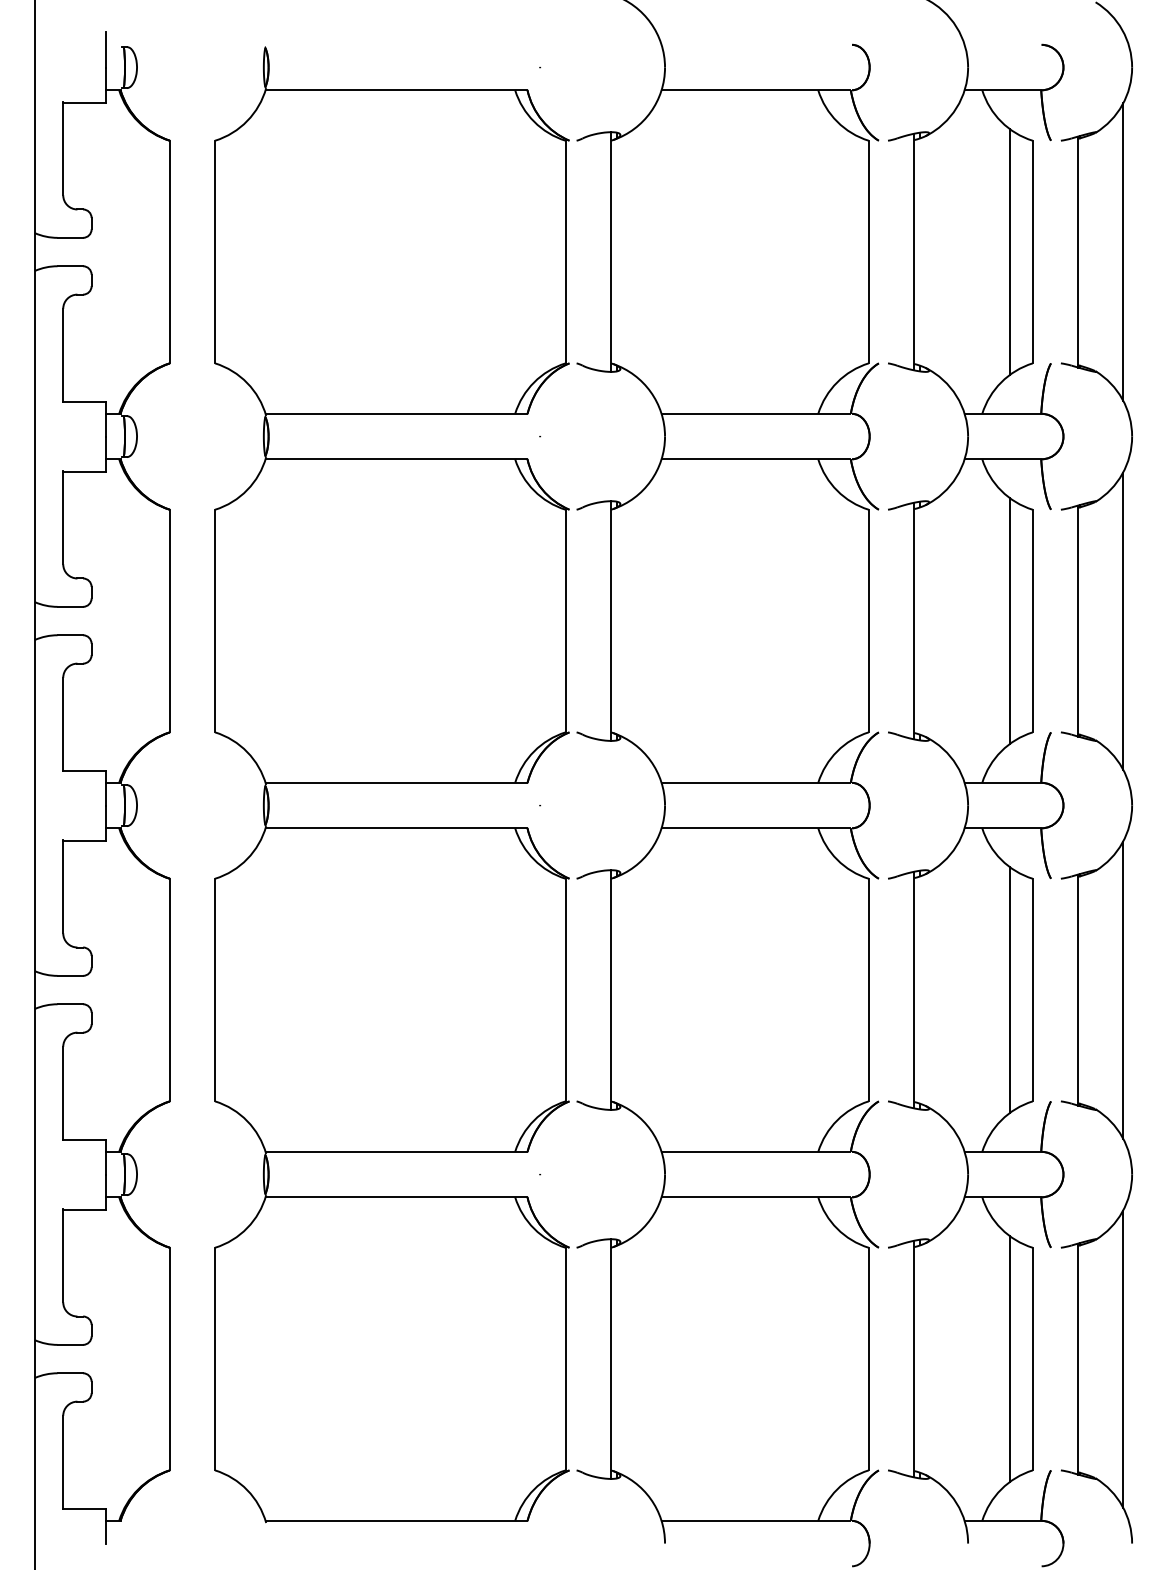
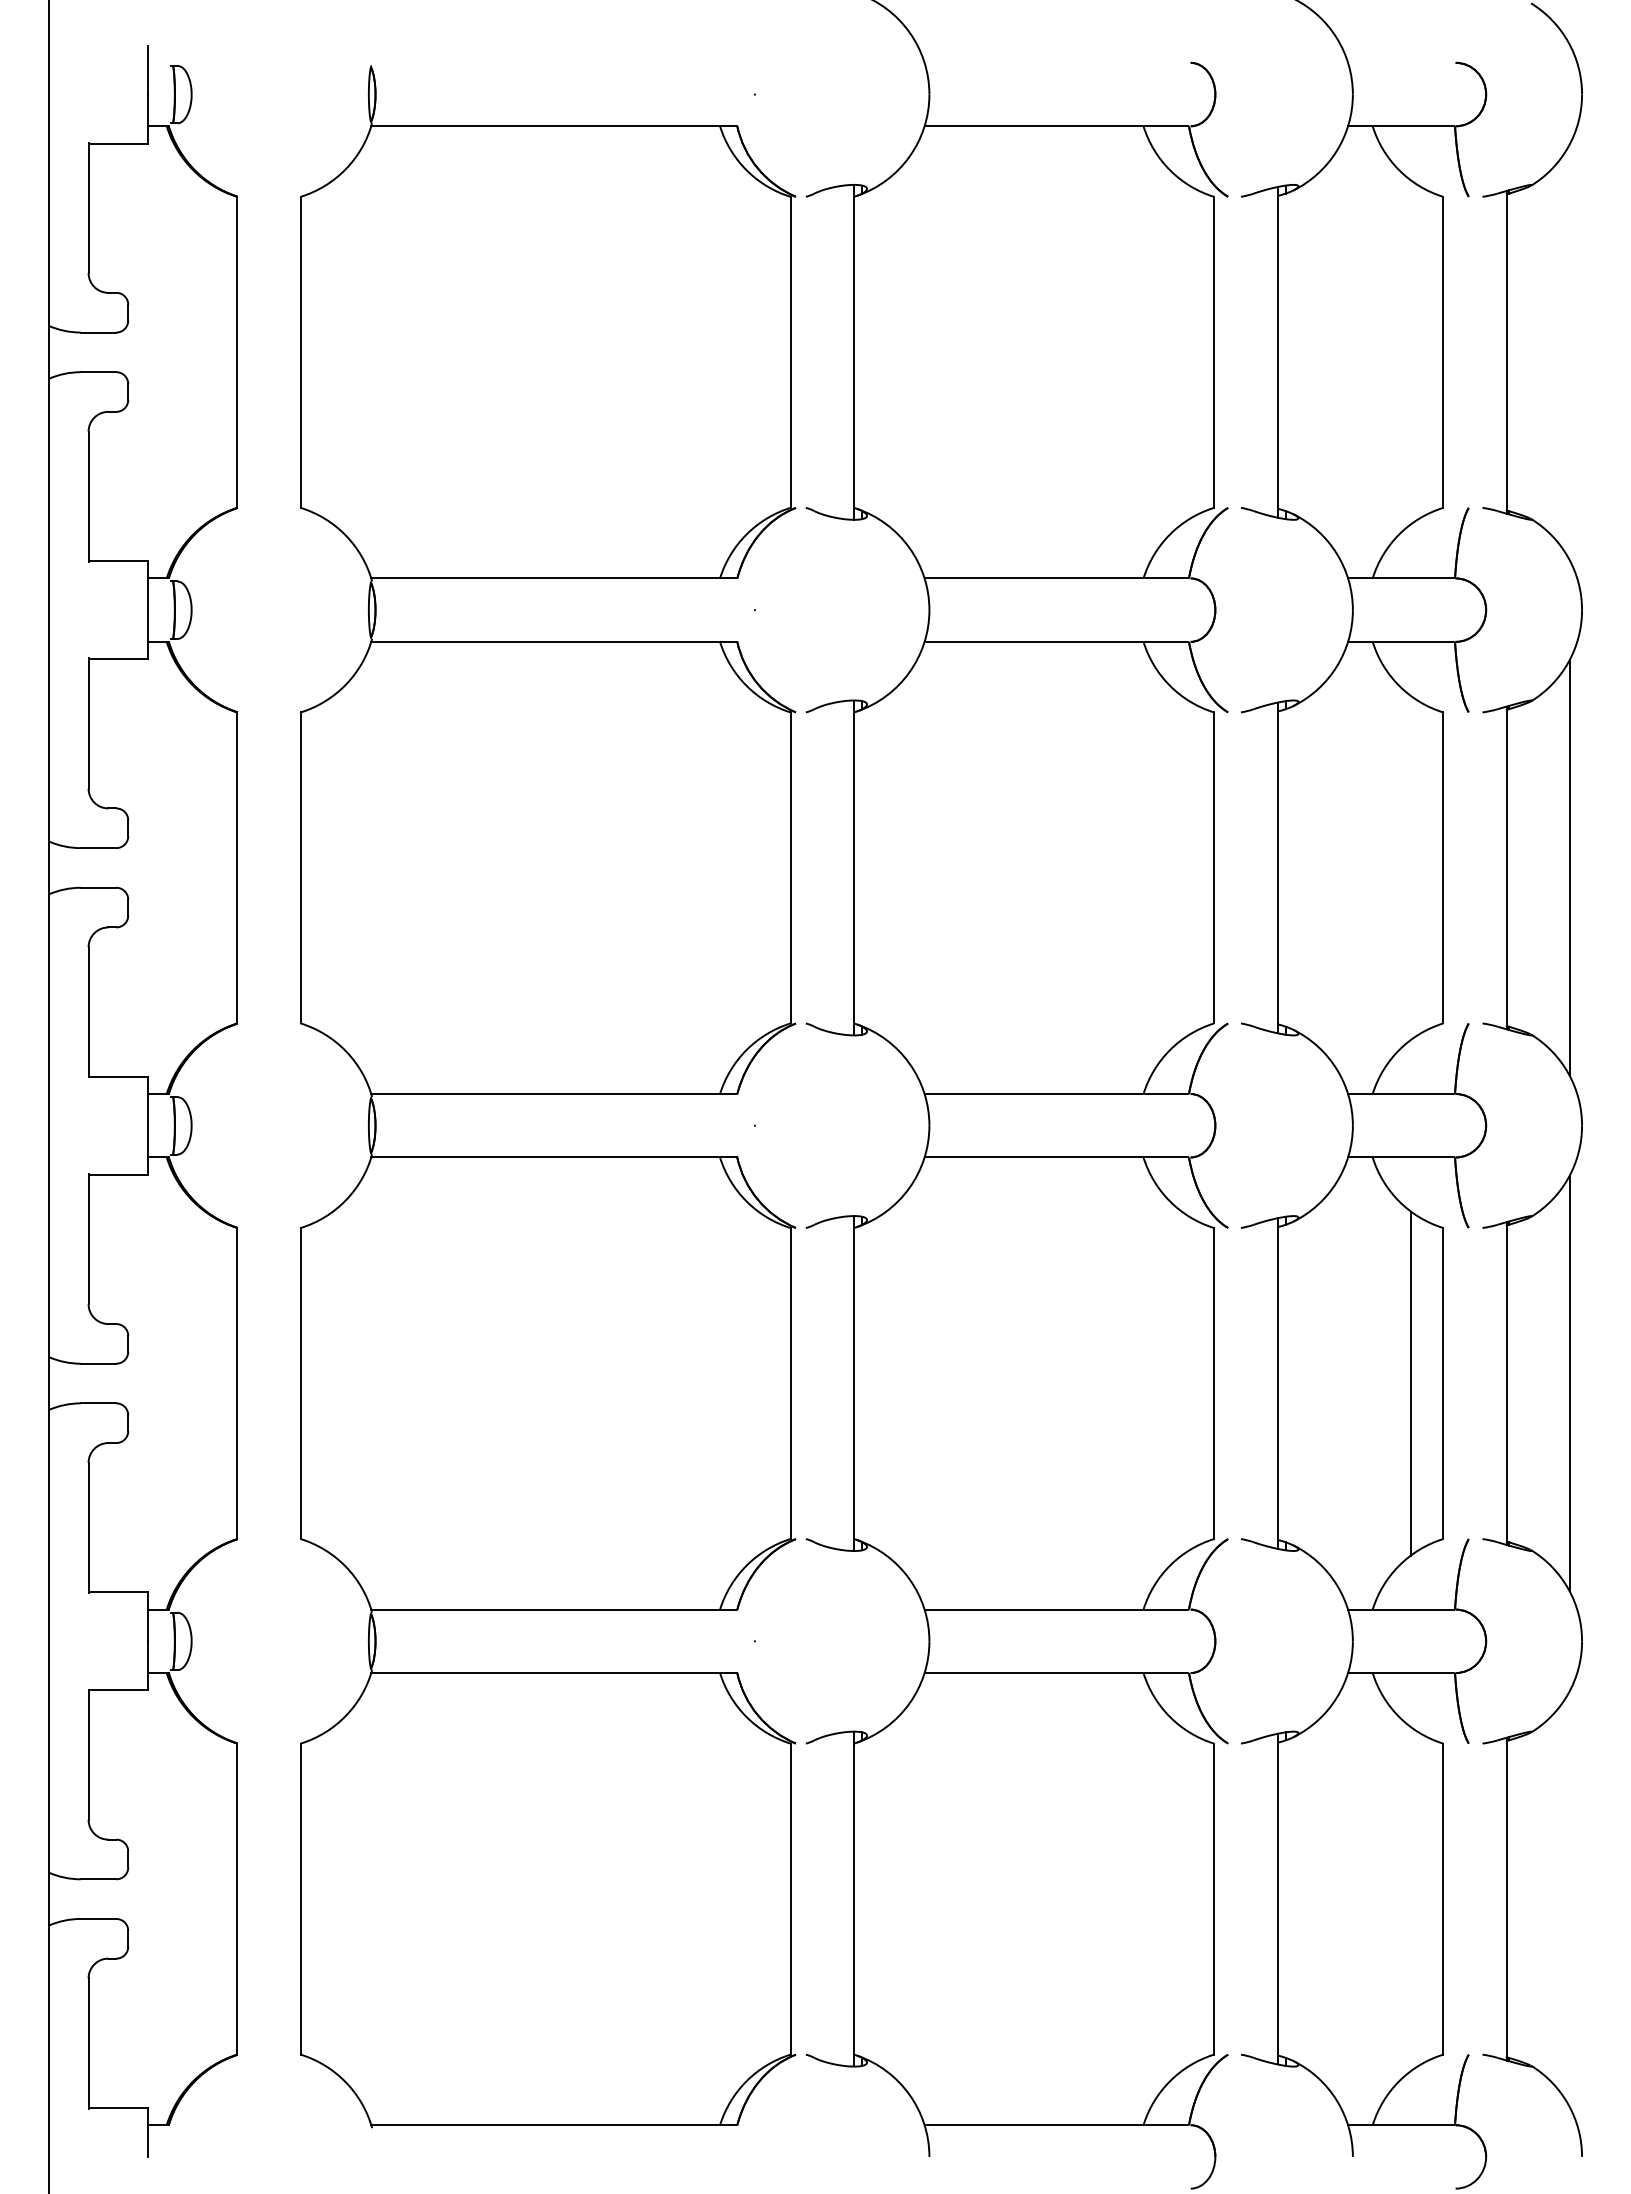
line: (1123, 251) -> (1569, 351), removed
line: (1009, 252) -> (1410, 352), removed
line: (1009, 620) -> (1410, 867), removed
line: (1123, 1358) -> (1569, 1898), removed
line: (1009, 1359) -> (1410, 1899), removed

